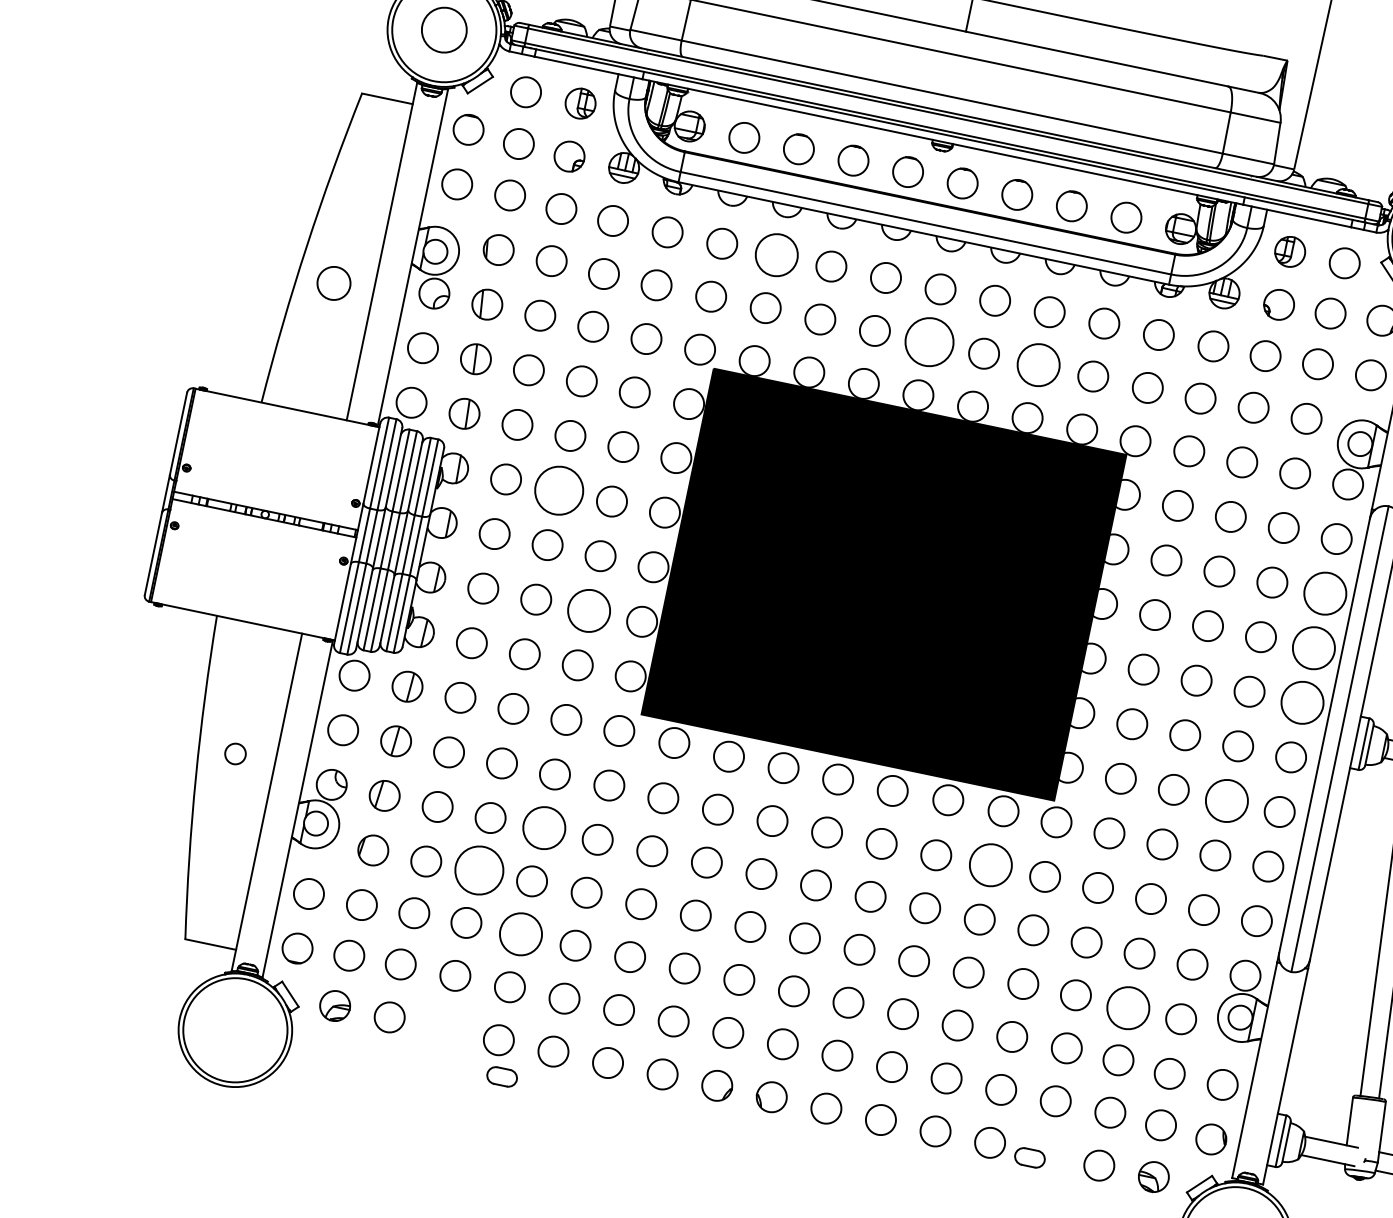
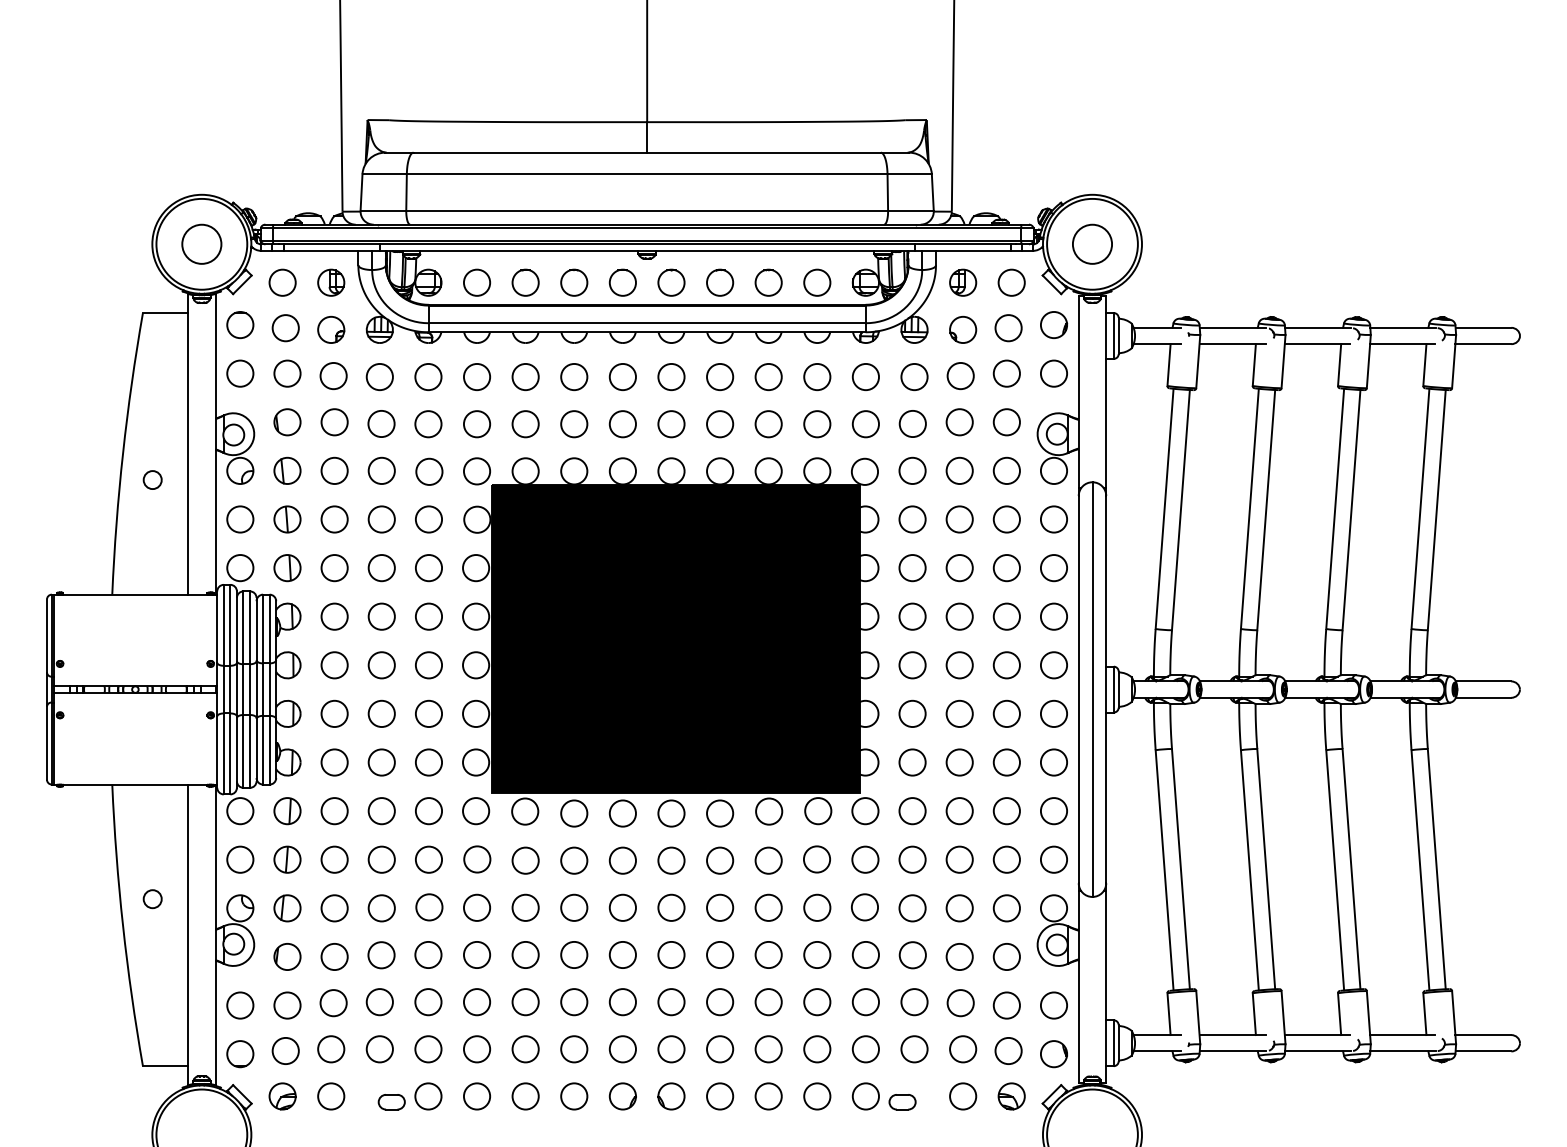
circle: (776, 254) -> (525, 376), size x0.71
circle: (333, 282) -> (152, 479), size x0.62
circle: (929, 342) -> (671, 424), size x0.62
circle: (1038, 365) -> (768, 424), size x0.71
circle: (558, 490) -> (381, 616), size x0.62
circle: (1324, 593) -> (1053, 568), size x0.71
circle: (588, 610) -> (428, 713), size x0.71
circle: (1313, 647) -> (1053, 616), size x0.71
circle: (1301, 702) -> (1053, 665), size x0.71
circle: (1226, 800) -> (1006, 762), size x0.71
circle: (544, 828) -> (429, 907), size x0.71
circle: (990, 865) -> (816, 859), size x0.71
circle: (479, 870) -> (381, 955), size x0.62
circle: (520, 934) -> (428, 1002), size x0.71
circle: (1128, 1007) -> (959, 956), size x0.71
part: (501, 1077) -> (391, 1102), moved

